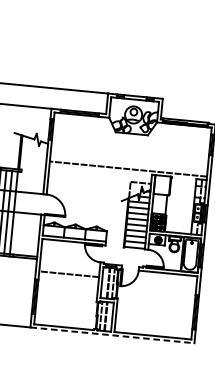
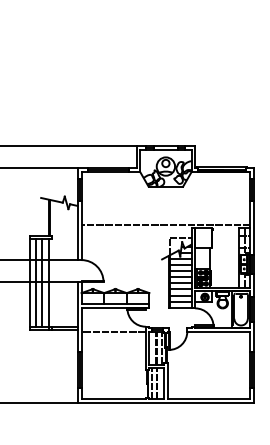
line: (69, 274) -> (113, 331), moved
line: (112, 335) -> (166, 403), dashed -> solid

